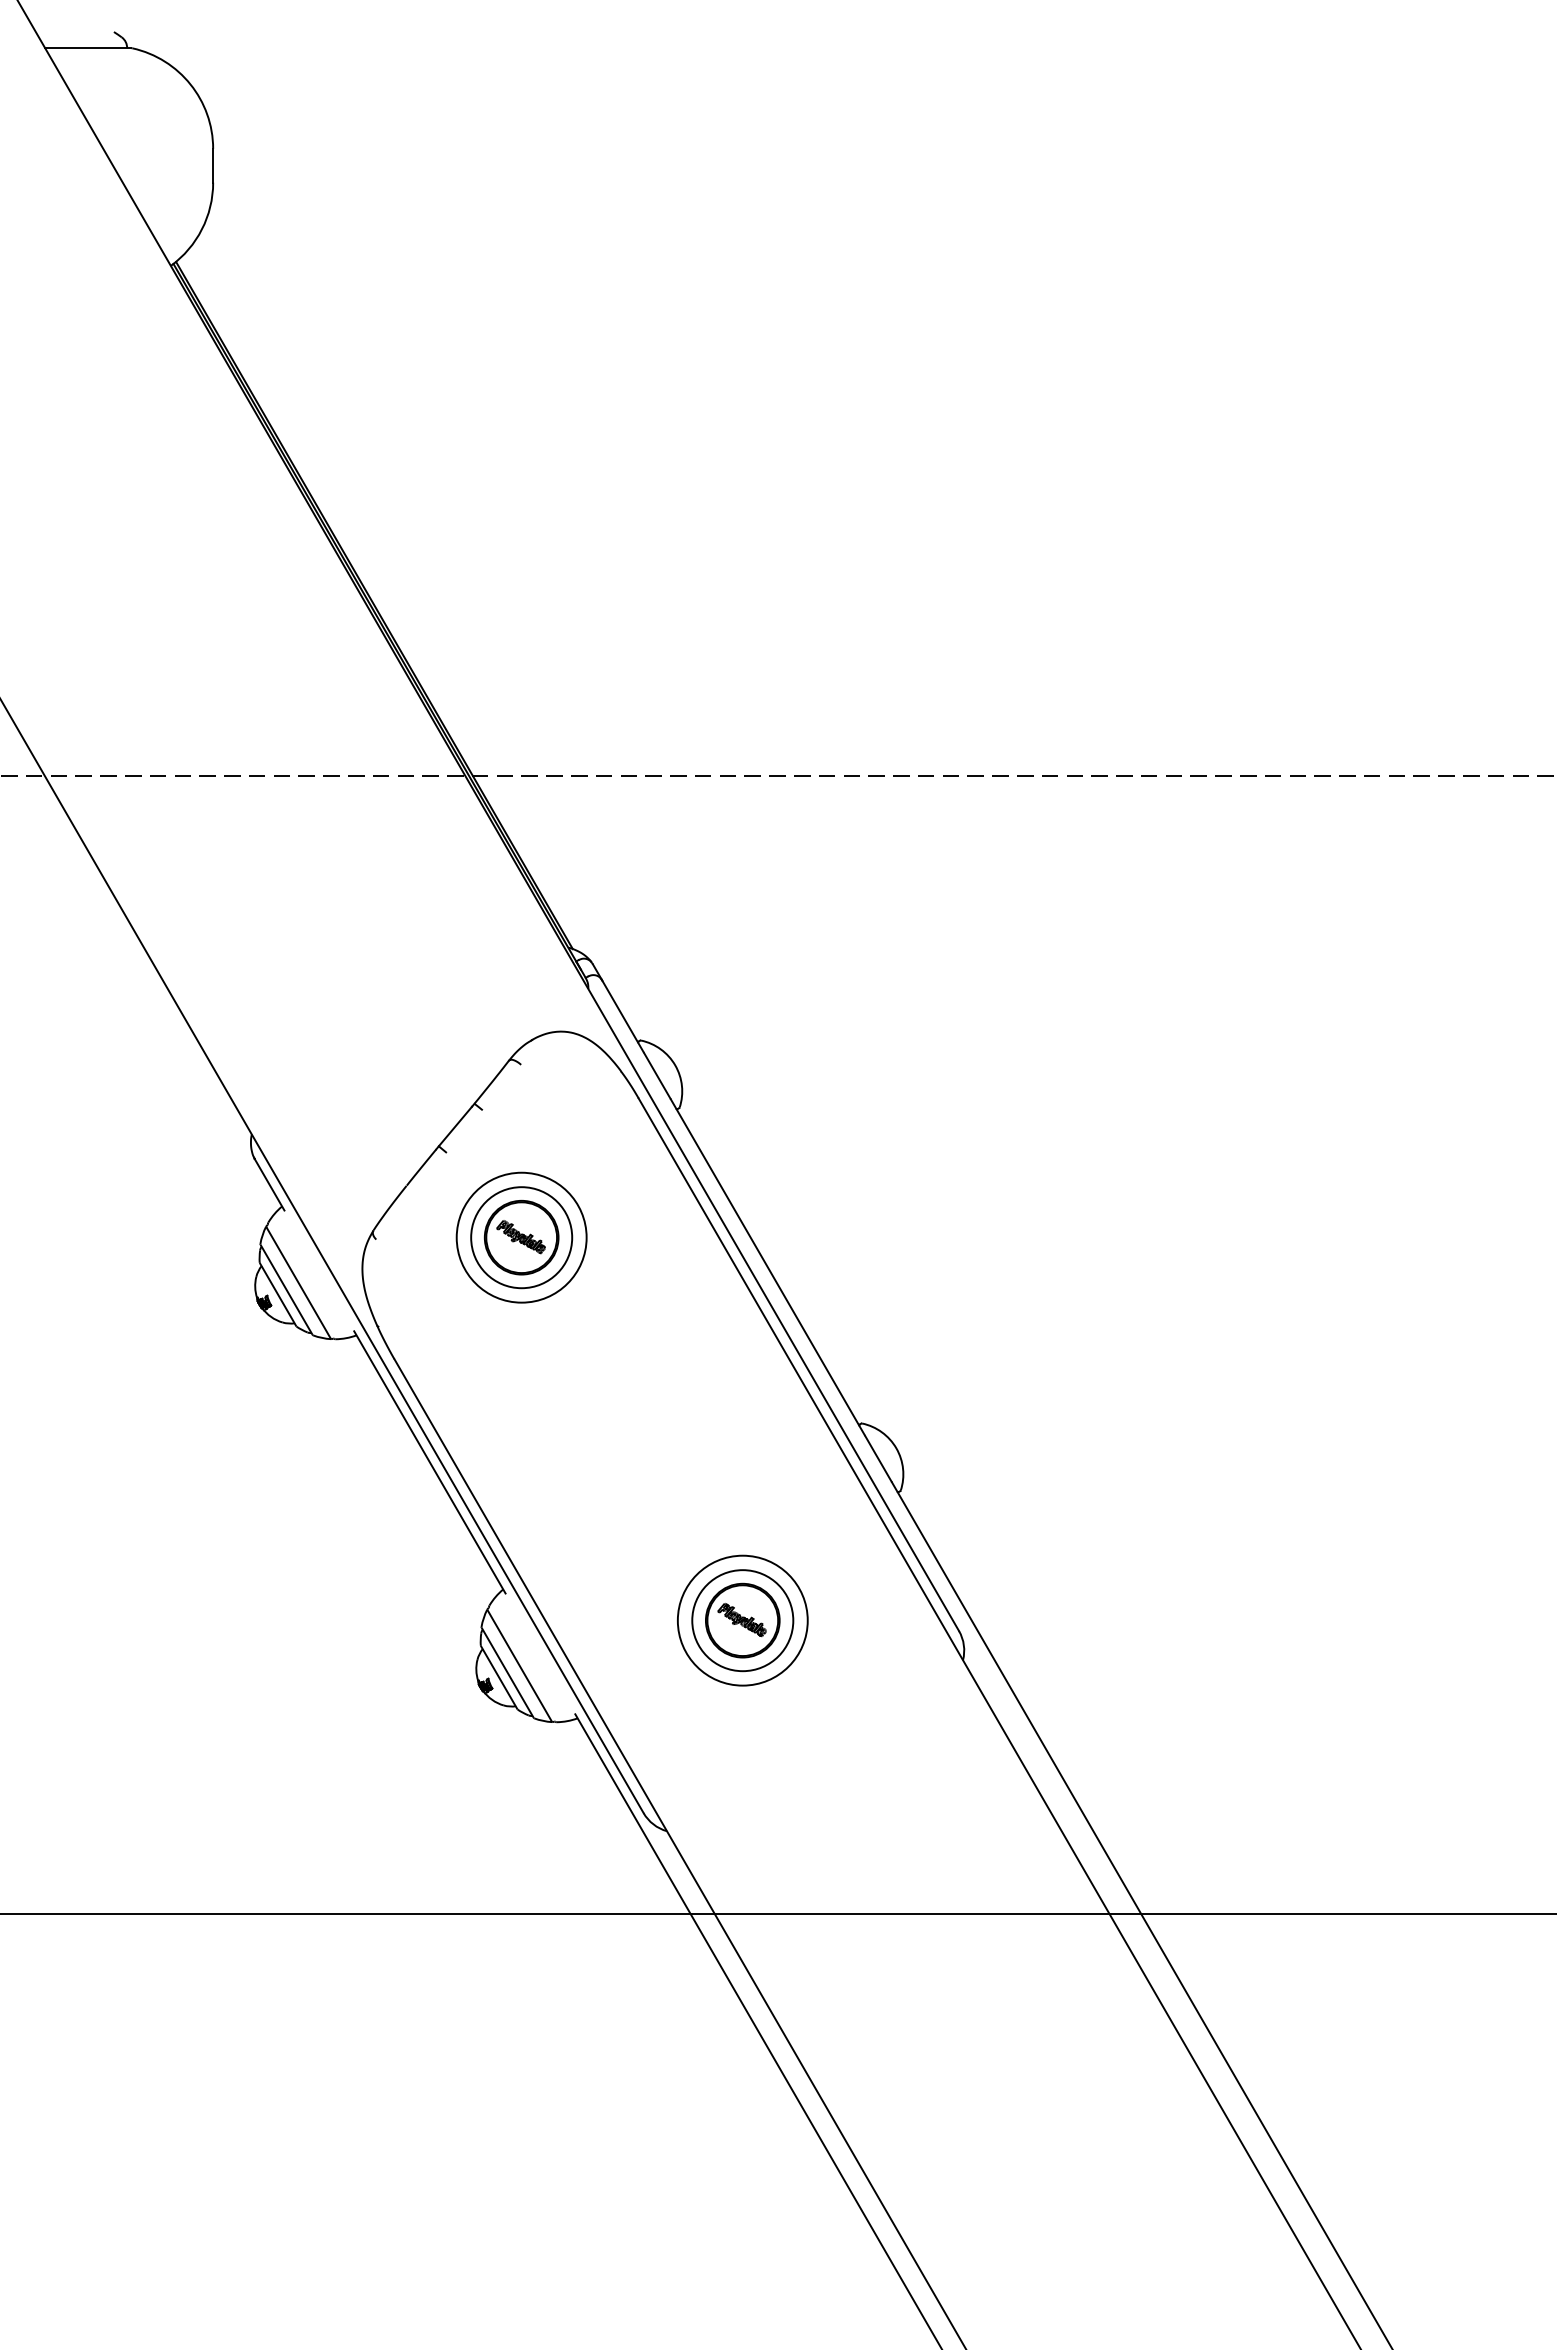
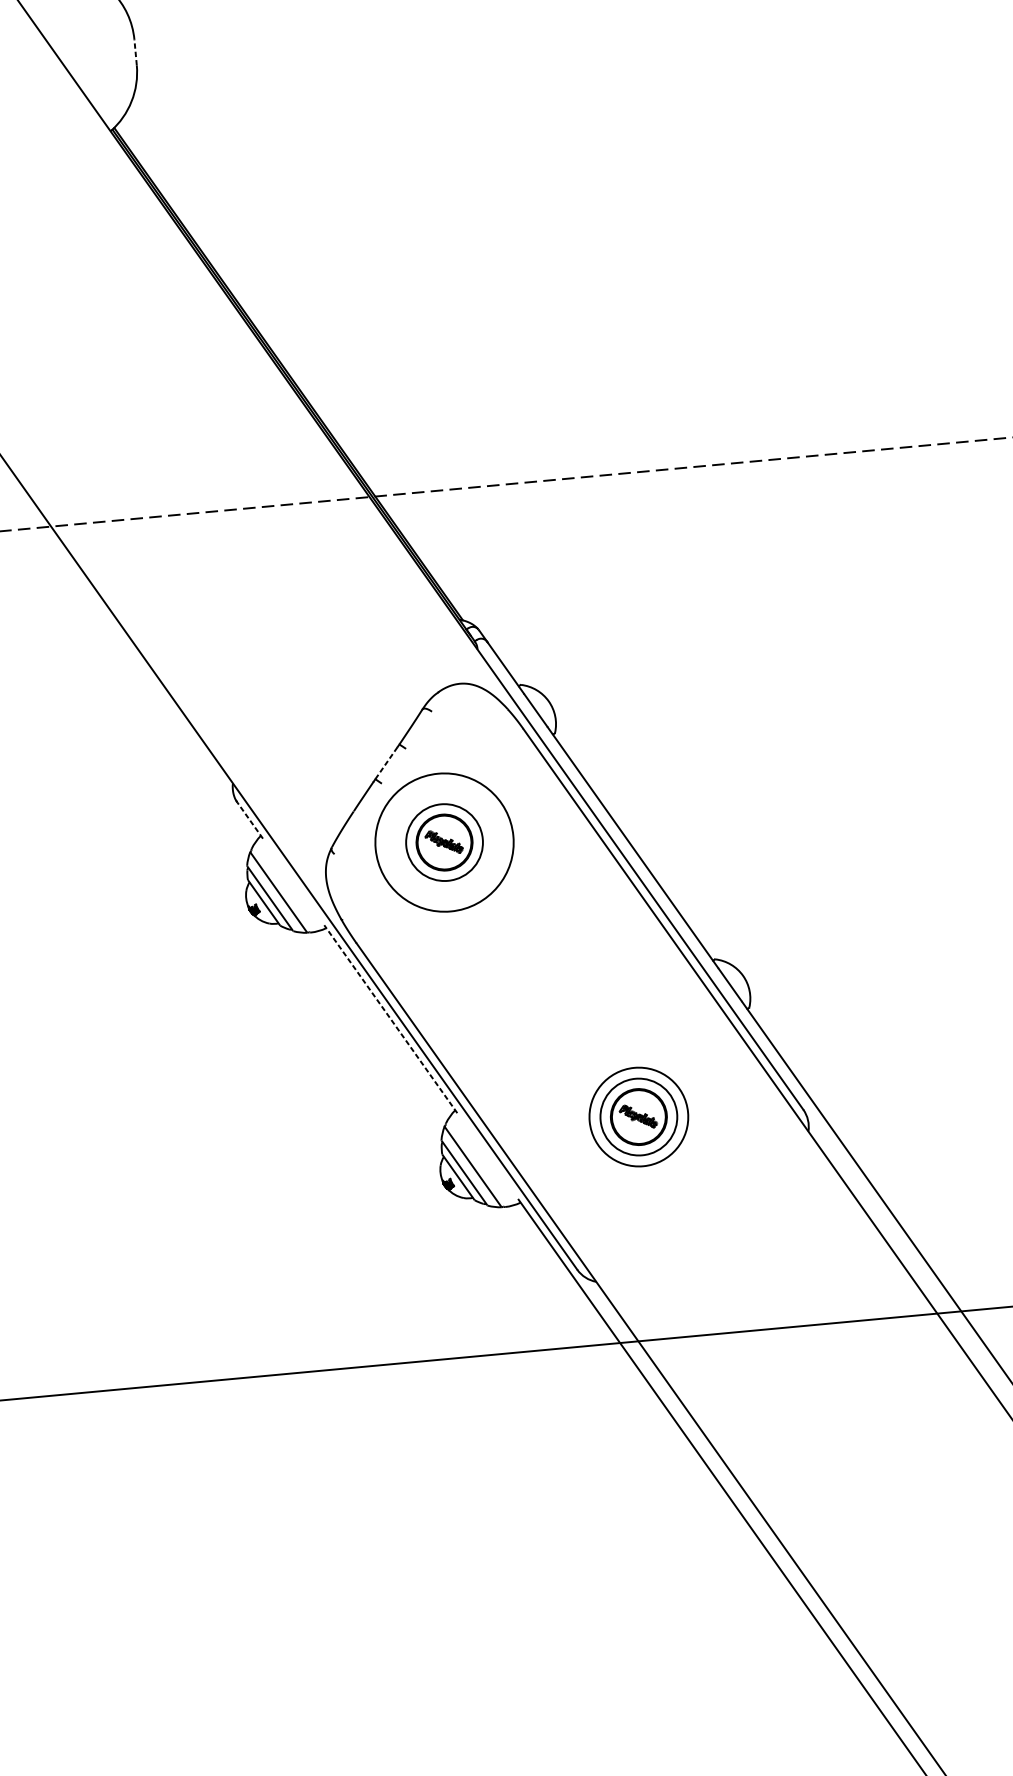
line: (213, 165) -> (135, 52), solid -> dashed
line: (455, 1126) -> (386, 763), solid -> dashed
line: (269, 1184) -> (249, 820), solid -> dashed
circle: (521, 1237) -> (444, 842), size x1.4
line: (429, 1461) -> (390, 1018), solid -> dashed

